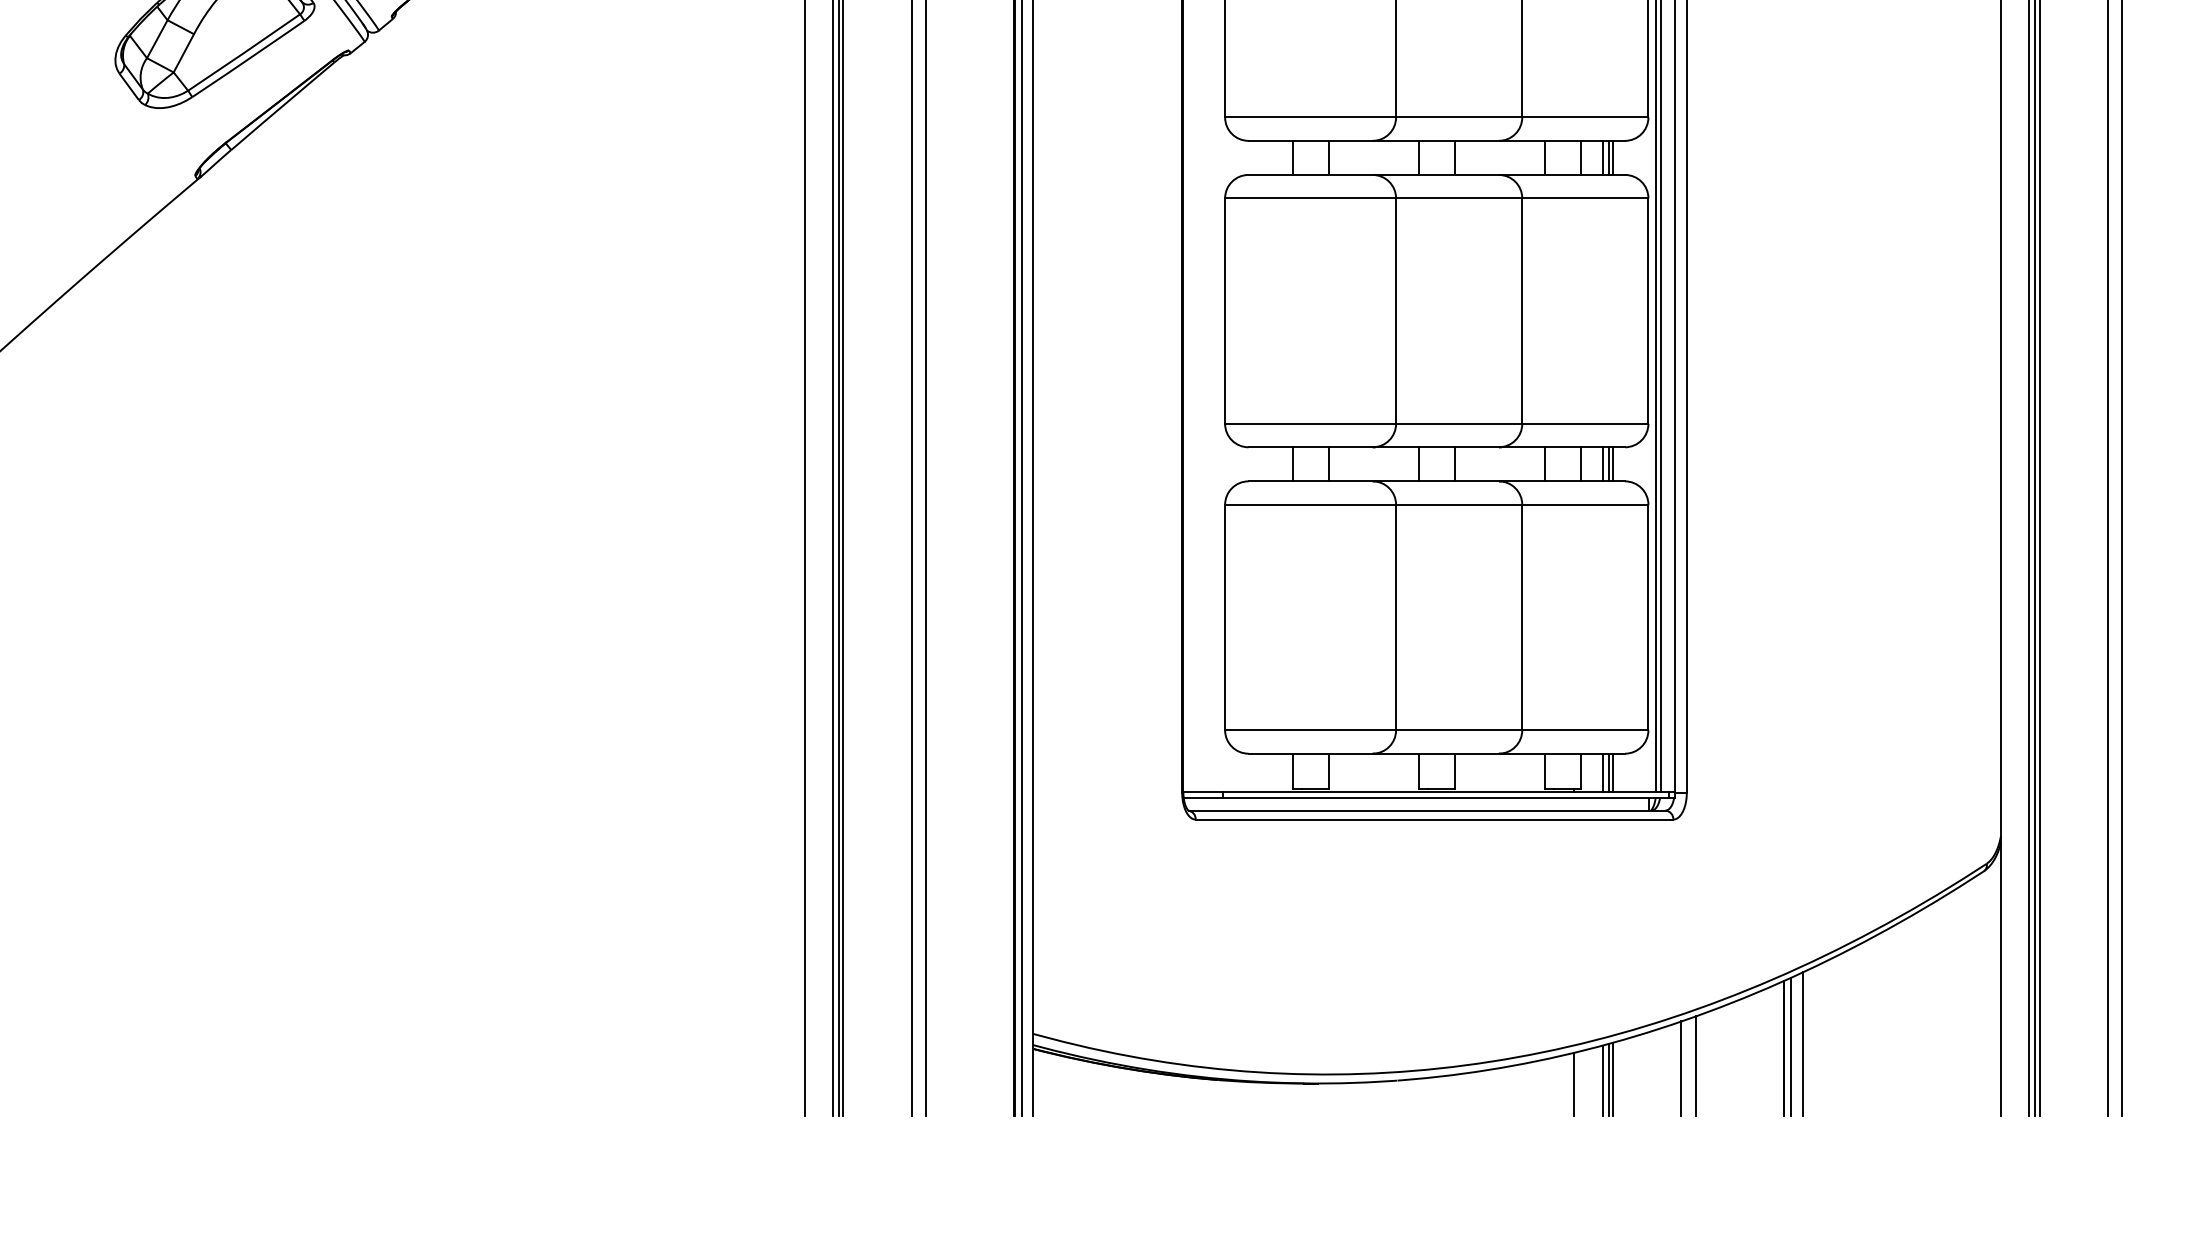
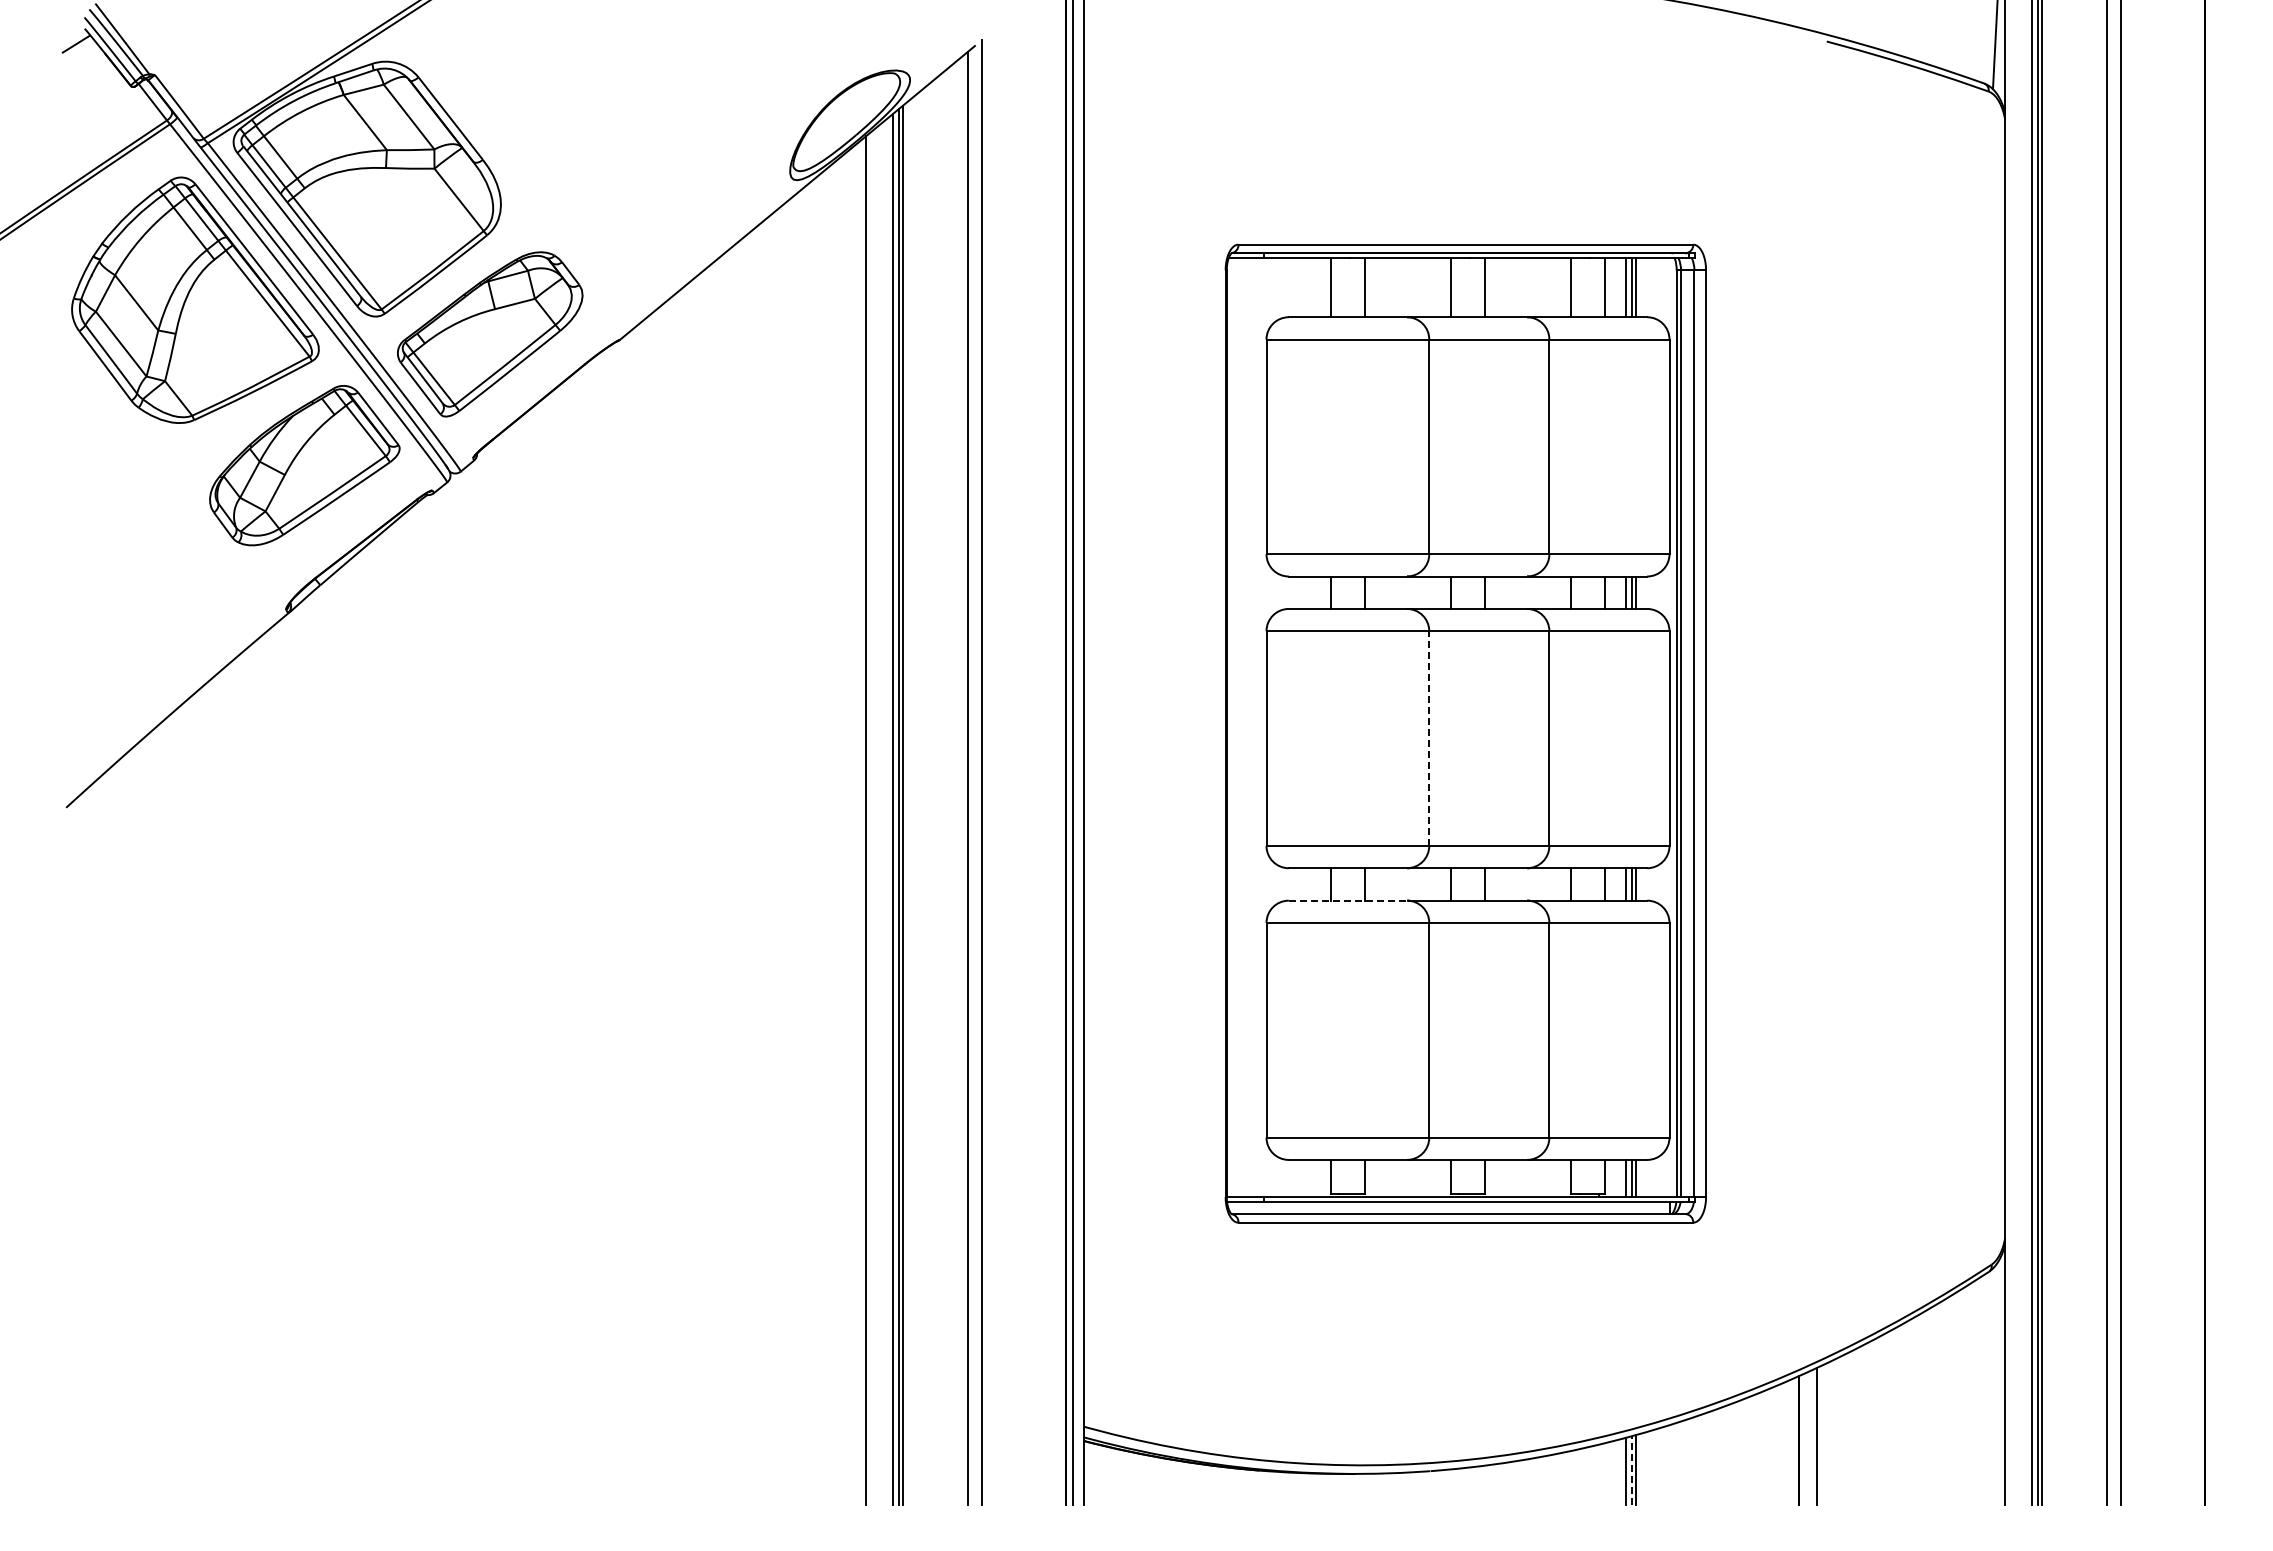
line: (1396, 311) -> (1429, 738), solid -> dashed
line: (1311, 481) -> (1348, 900), solid -> dashed
line: (1791, 1046) -> (1805, 1438), removed
line: (1695, 1066) -> (1714, 1457), removed
line: (1680, 1068) -> (1700, 1459), removed
line: (1608, 1078) -> (1631, 1469), solid -> dashed
line: (1574, 1084) -> (1599, 1474), removed

